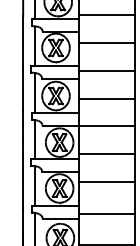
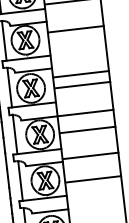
line: (106, 70) -> (80, 74), moved
line: (106, 154) -> (87, 130), moved
line: (106, 182) -> (90, 156), moved
line: (106, 213) -> (92, 179), moved

